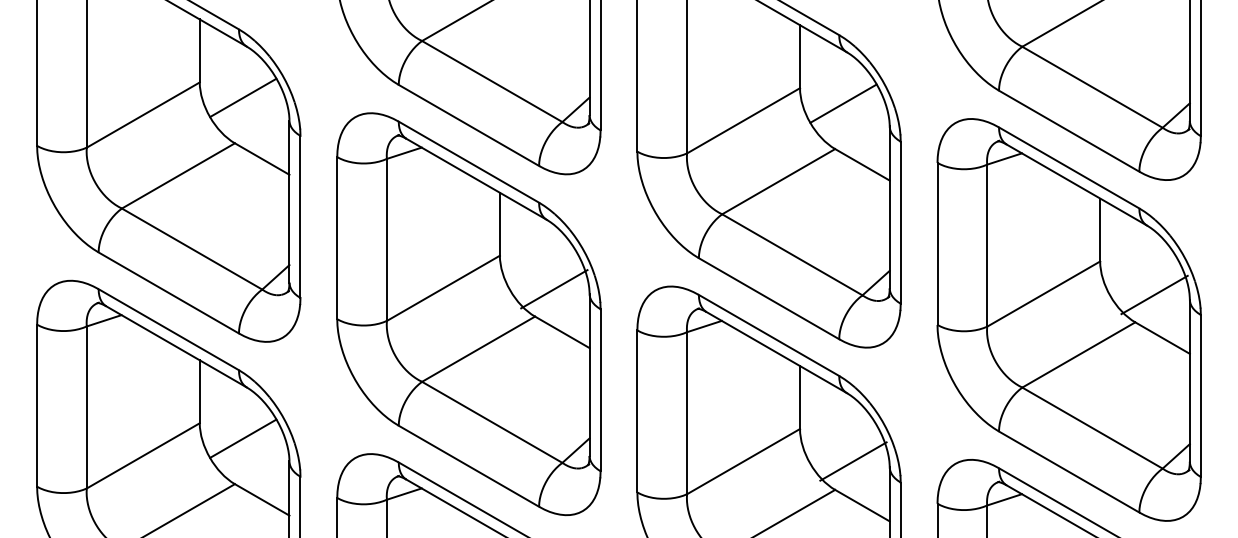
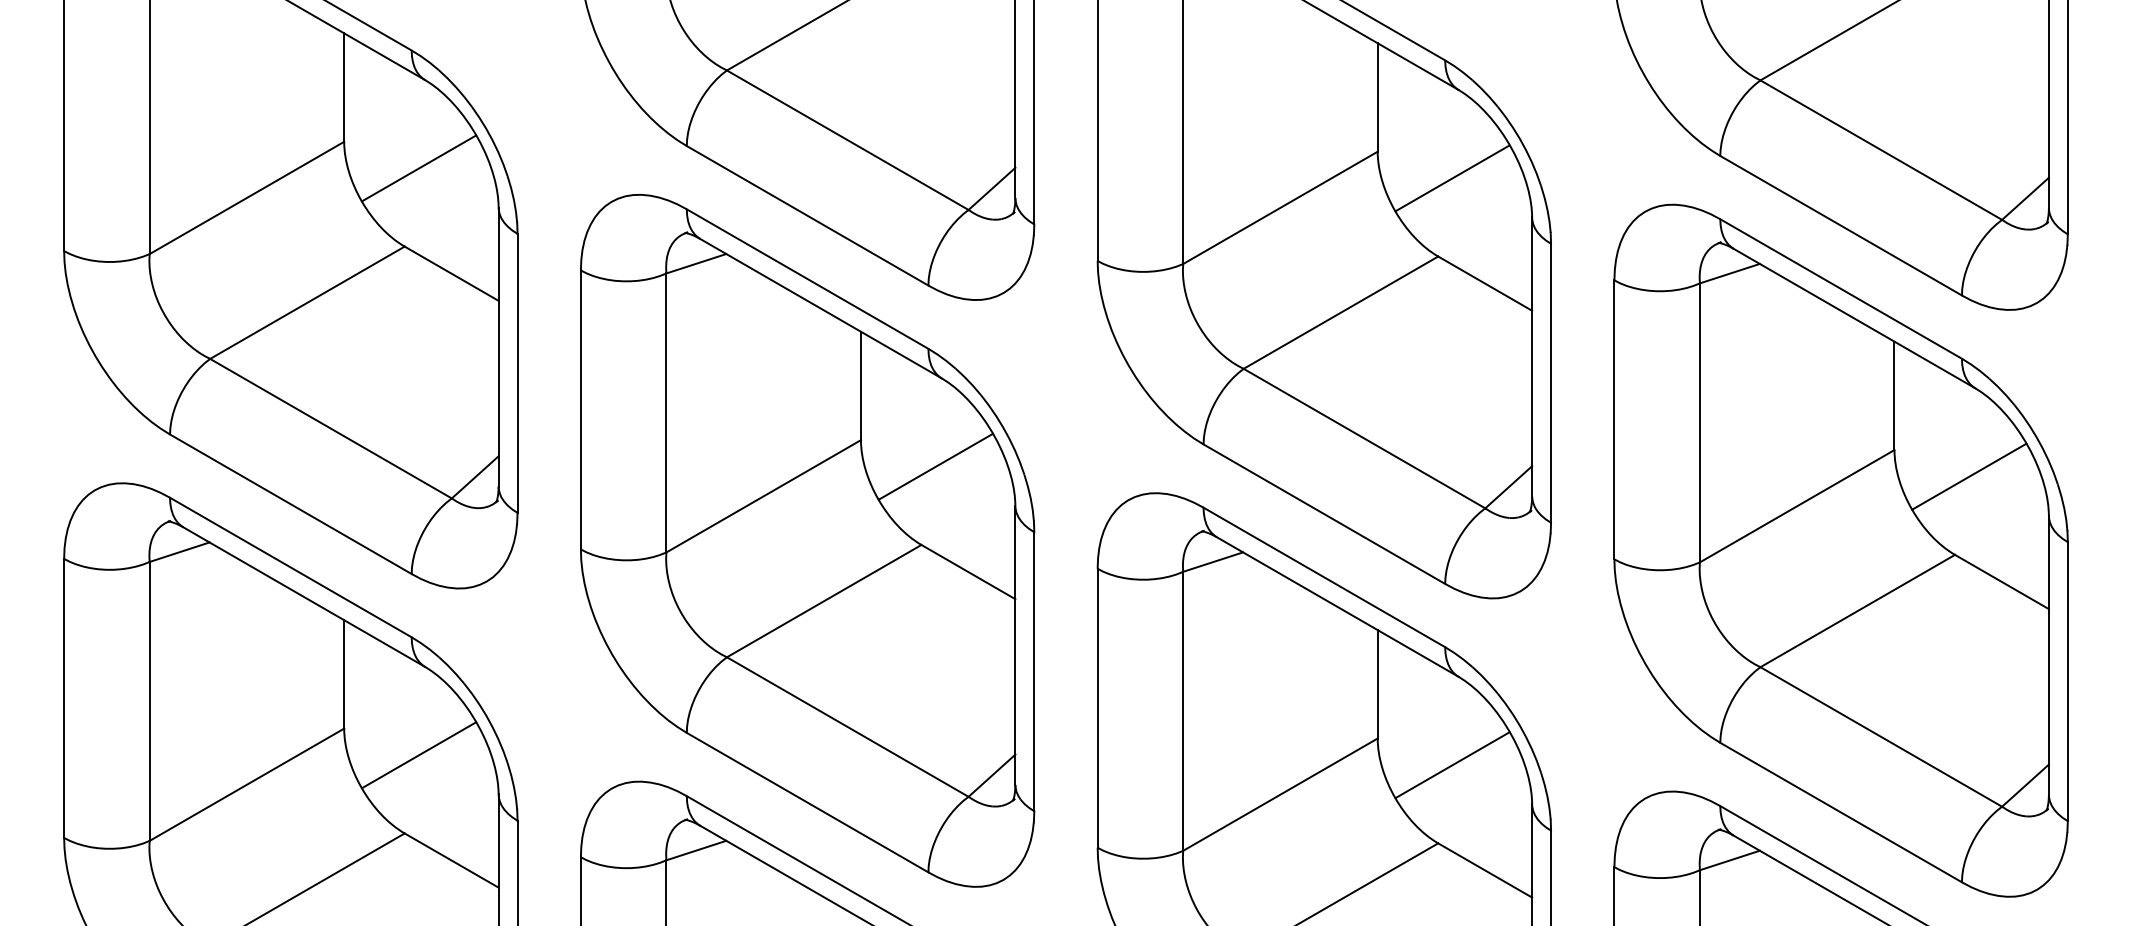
line: (554, 289) -> (936, 467), moved
line: (1154, 294) -> (1969, 475), moved
line: (853, 461) -> (1452, 765), moved

